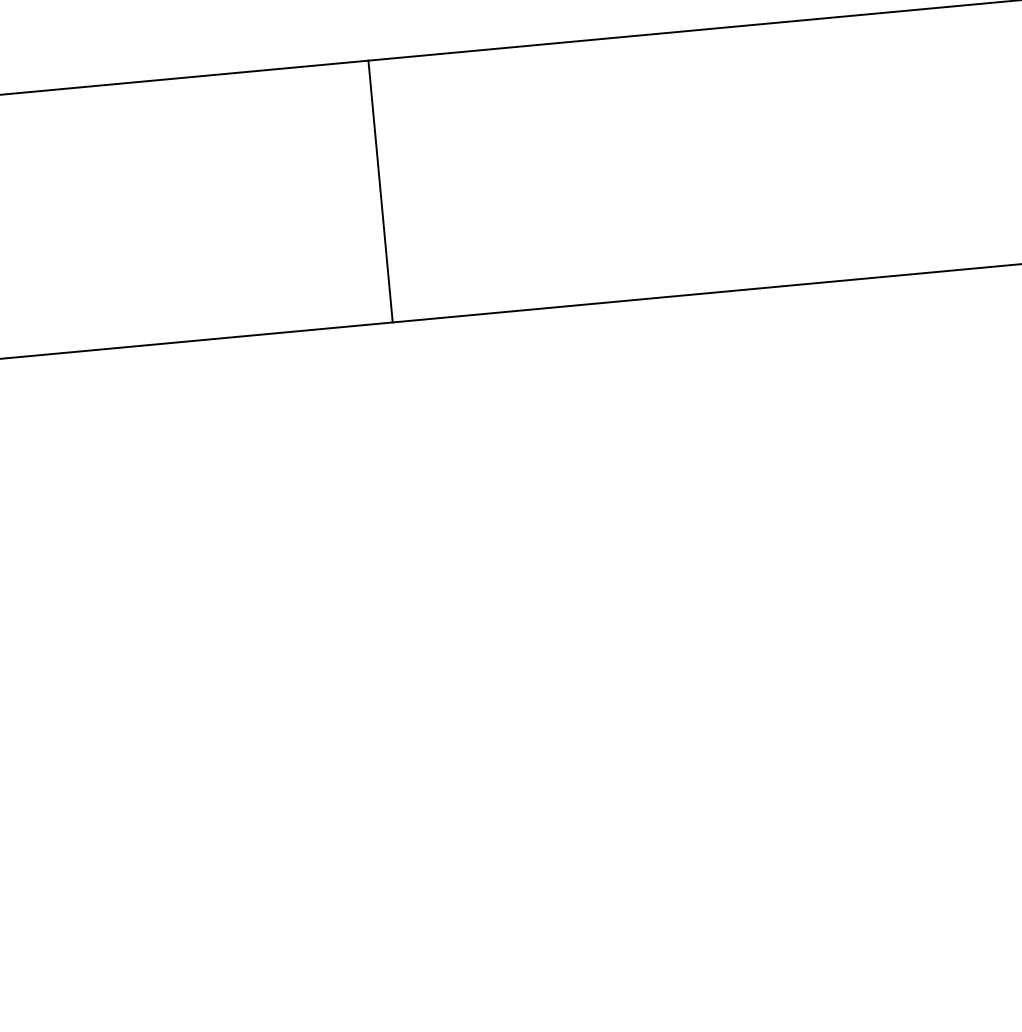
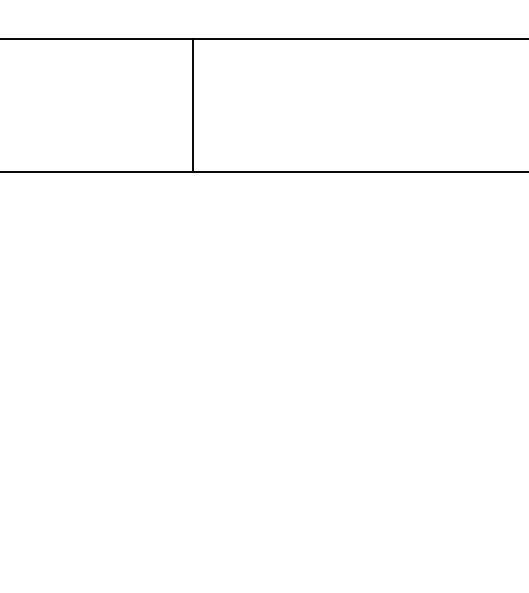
line: (379, 190) -> (192, 104), moved

